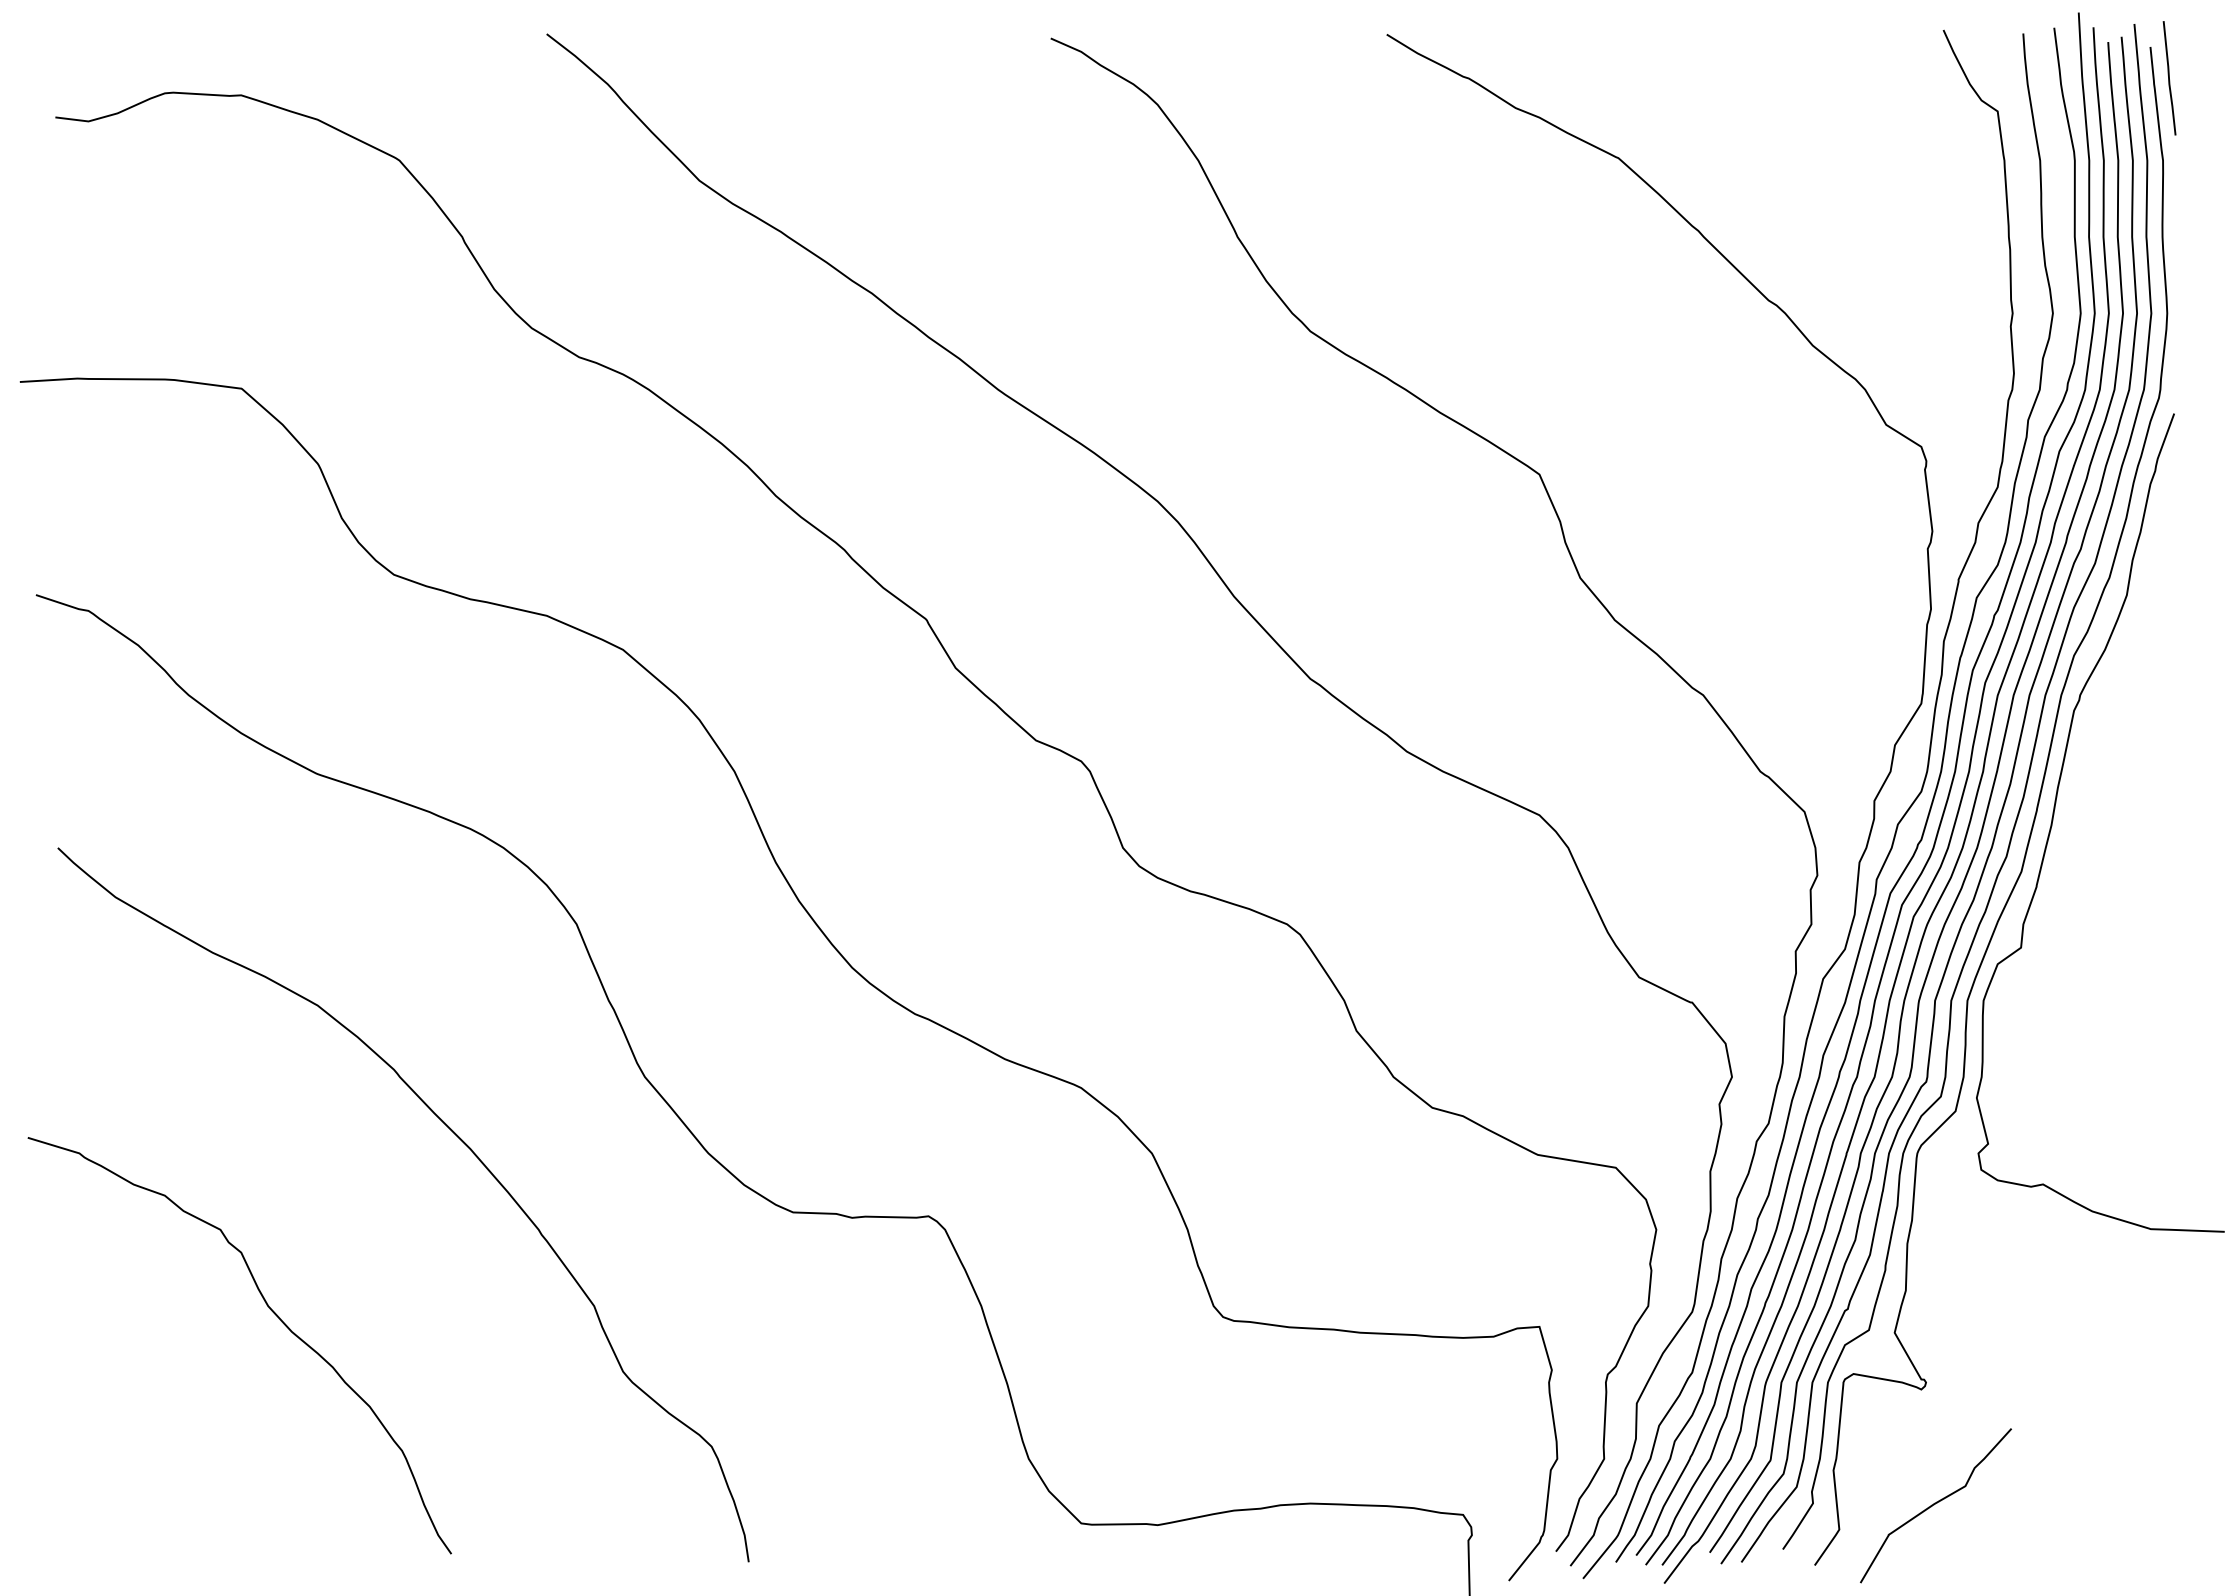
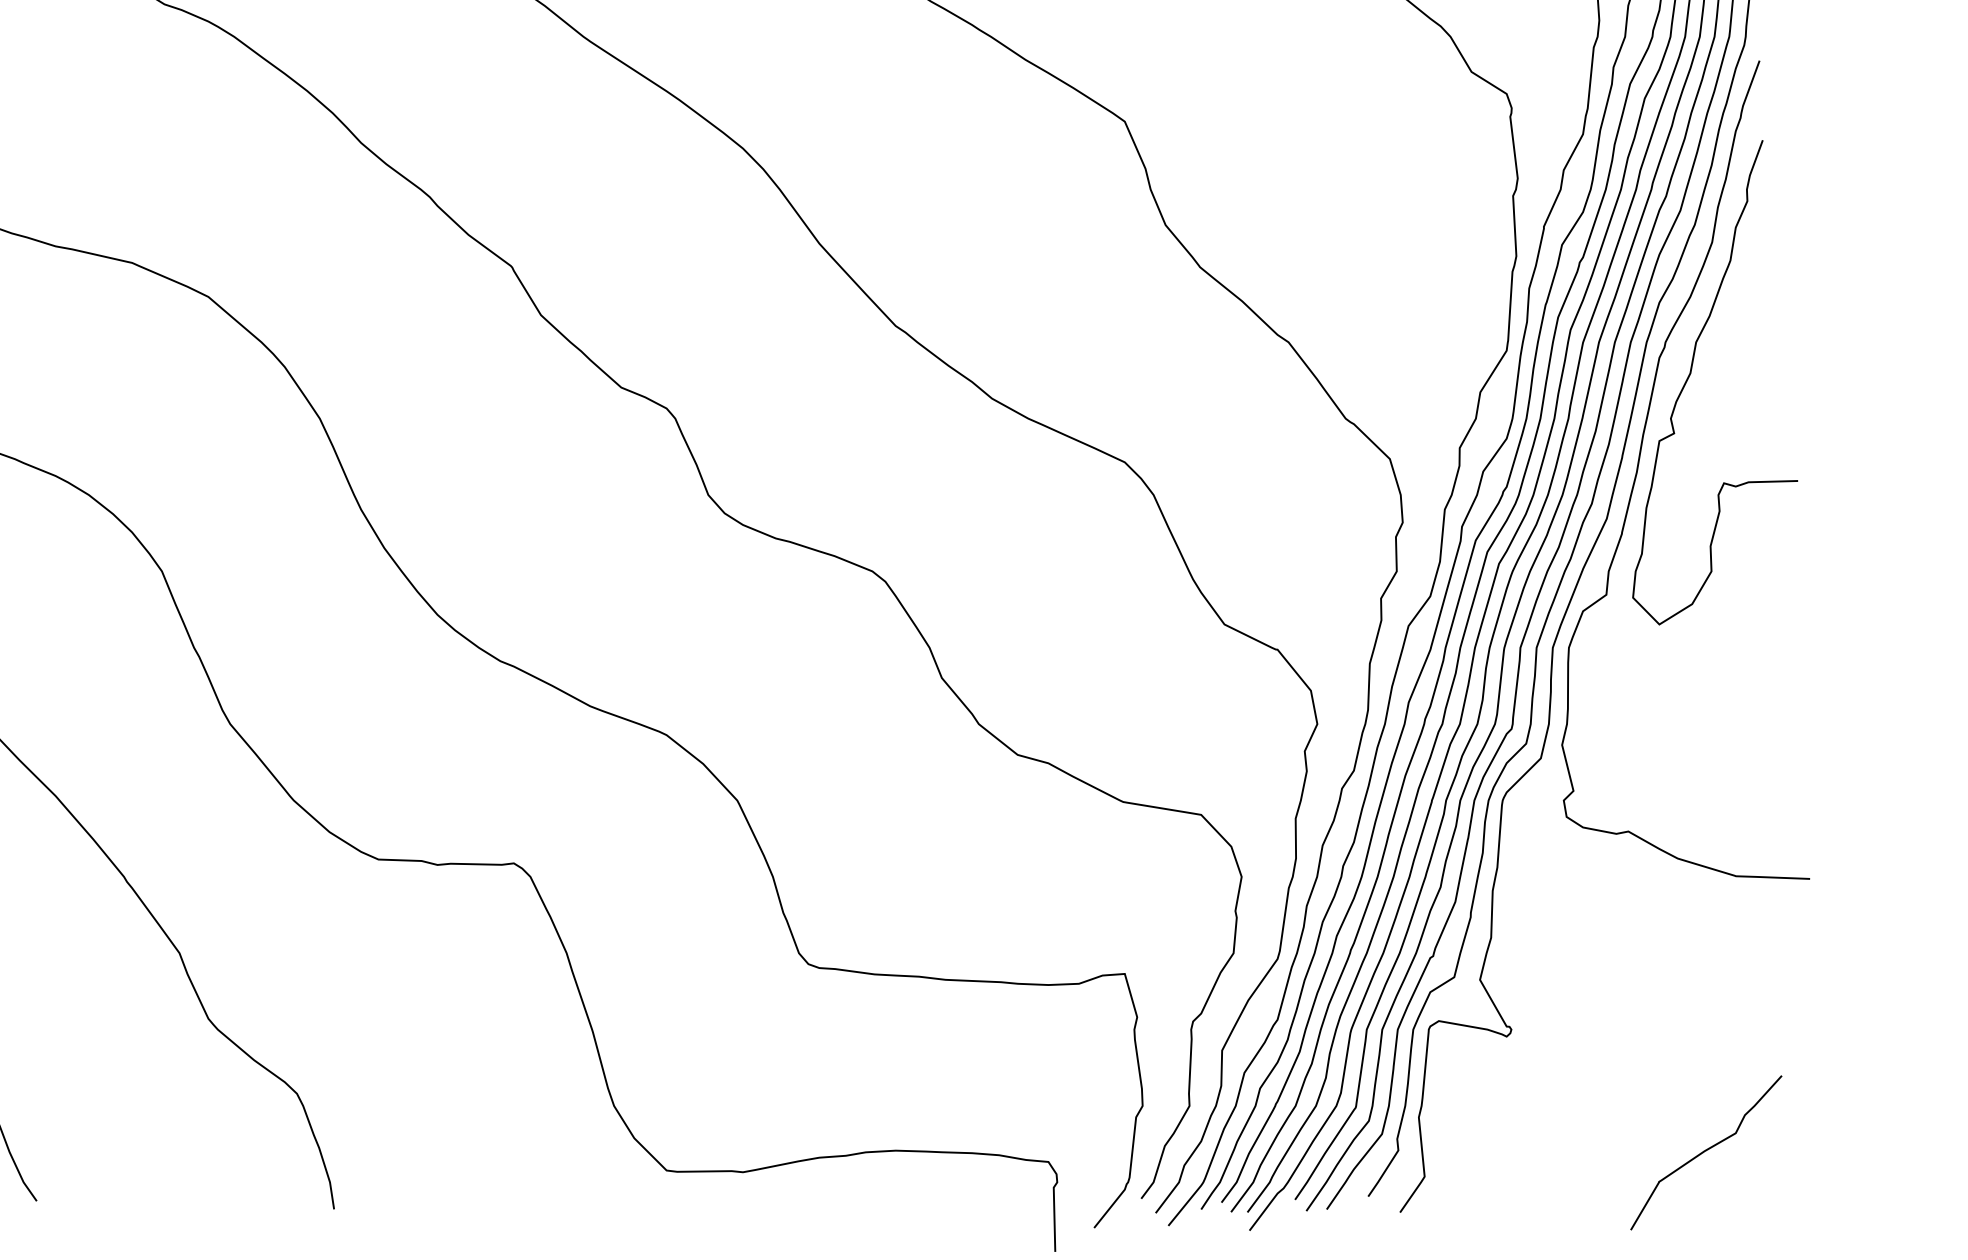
curve: (2106, 725) -> (1691, 372), added
curve: (1935, 1504) -> (1705, 1151), moved

